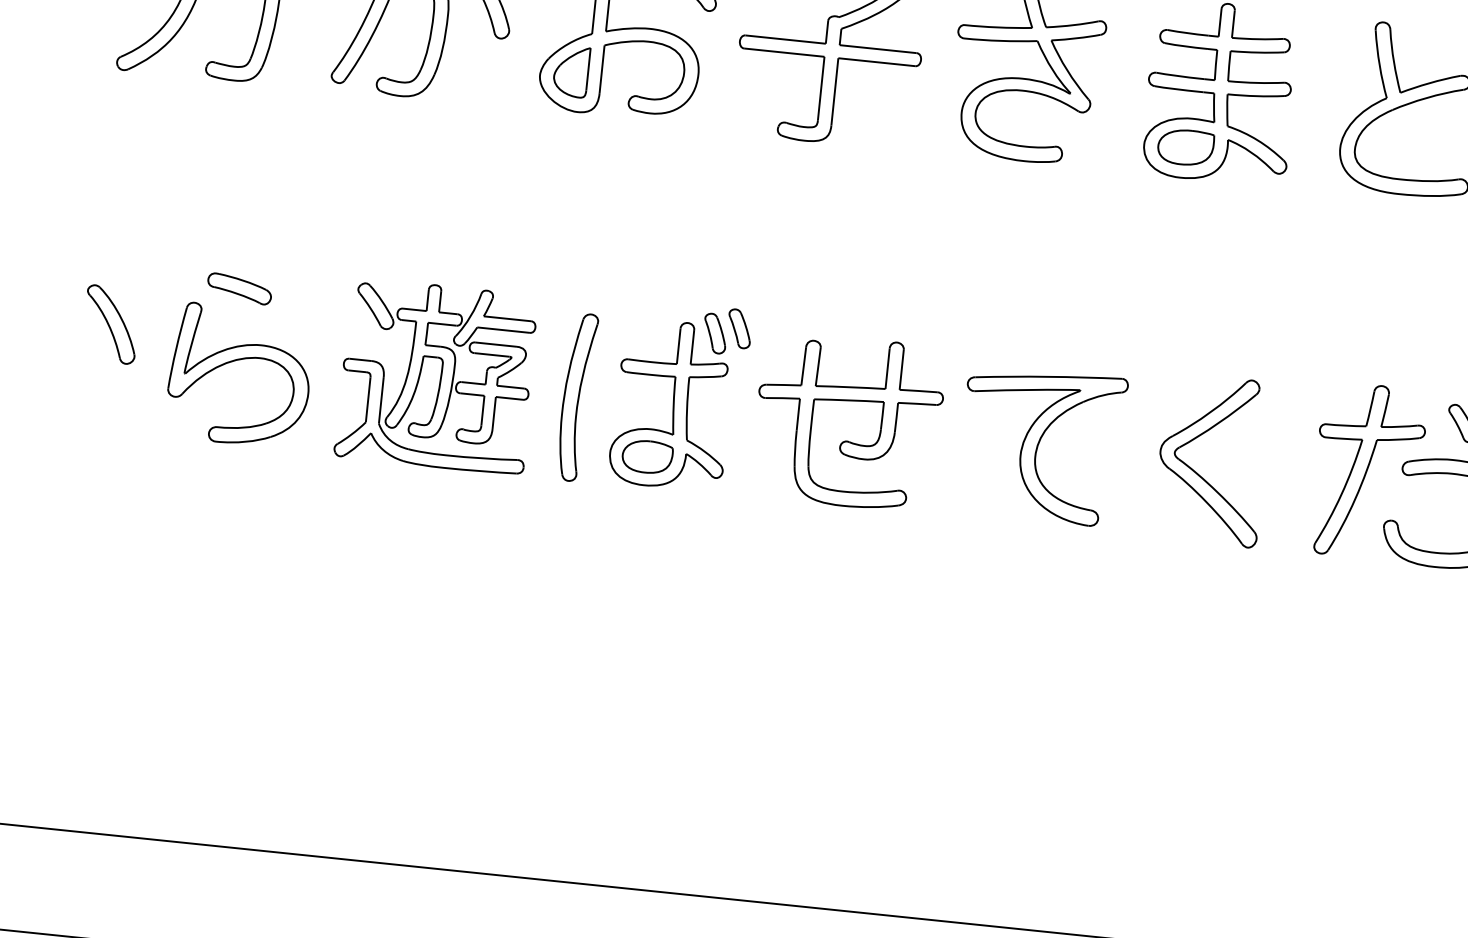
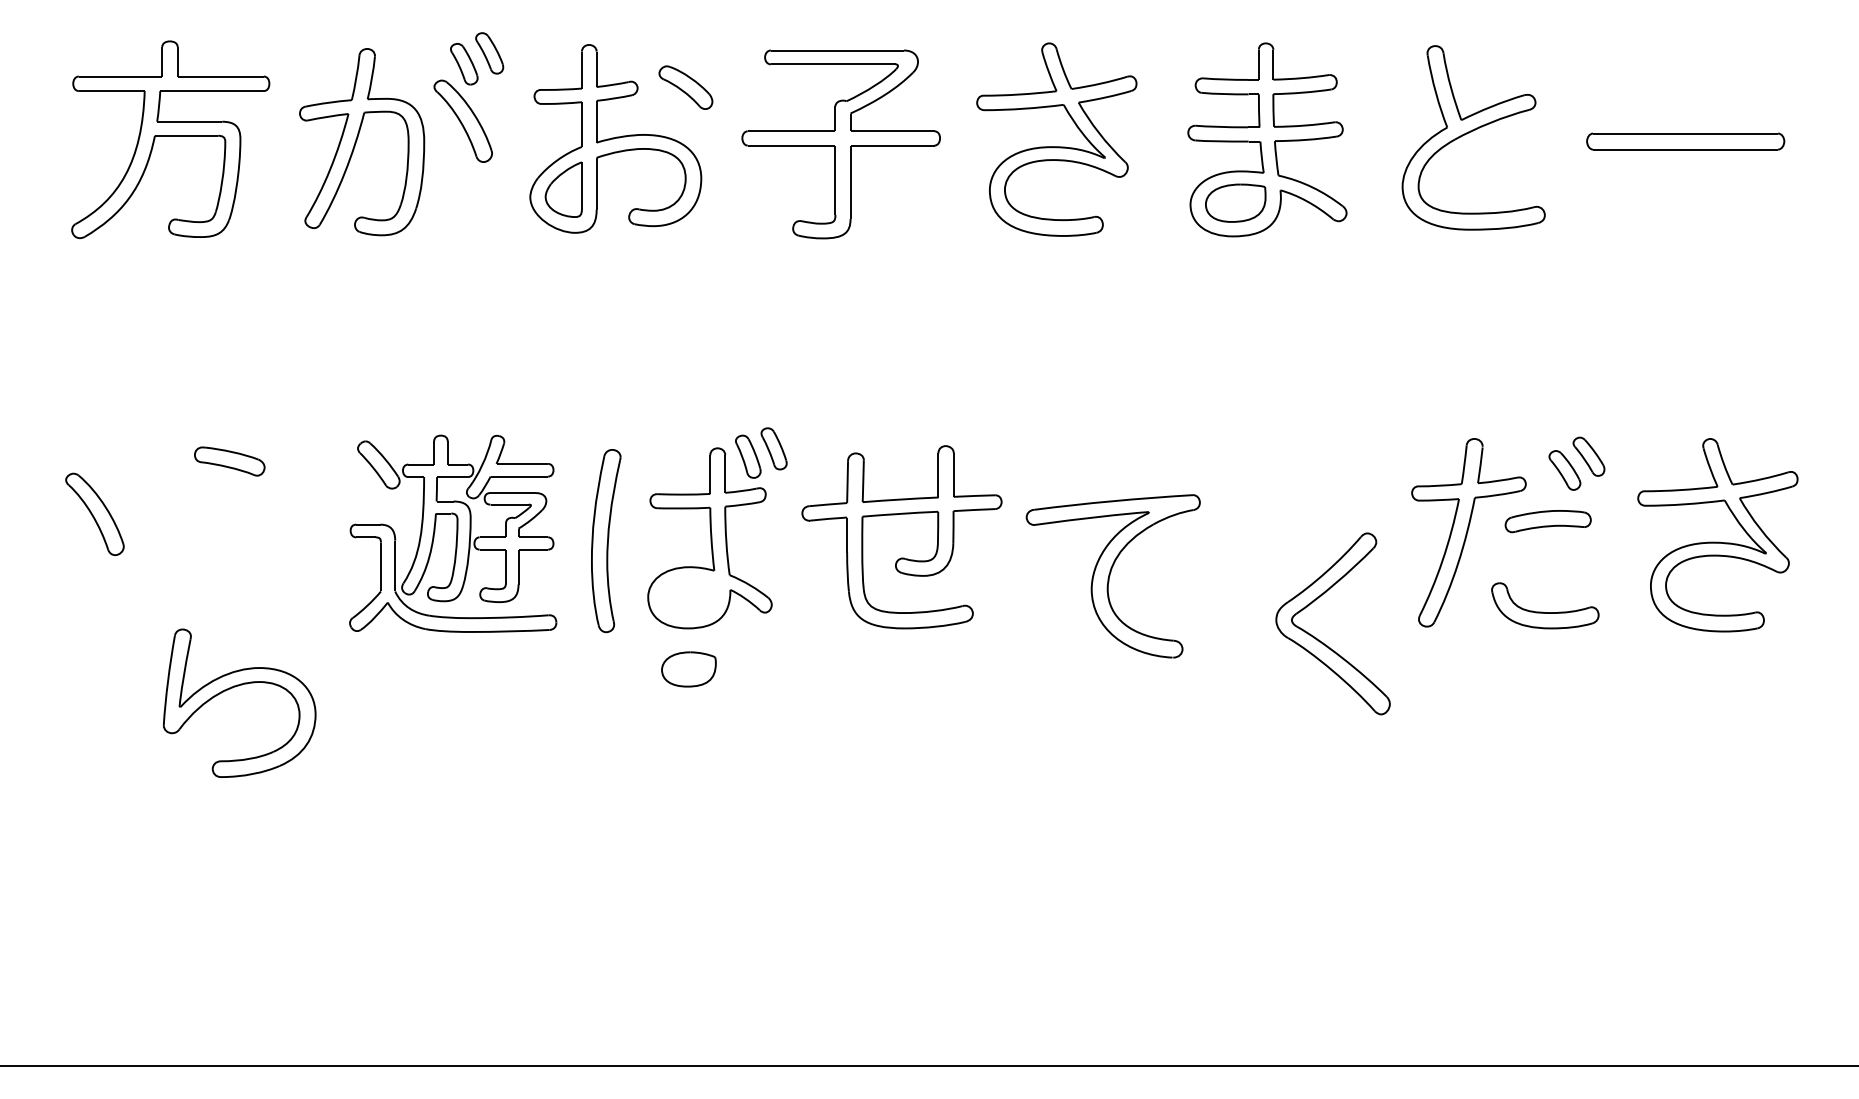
part: (237, 360) -> (235, 687), moved
part: (1040, 445) -> (1112, 576), moved
part: (647, 456) -> (688, 669), moved
part: (1198, 473) -> (1319, 639), moved

